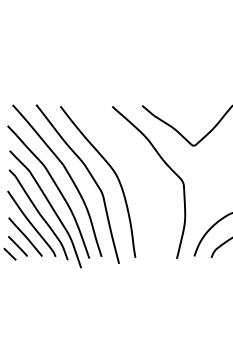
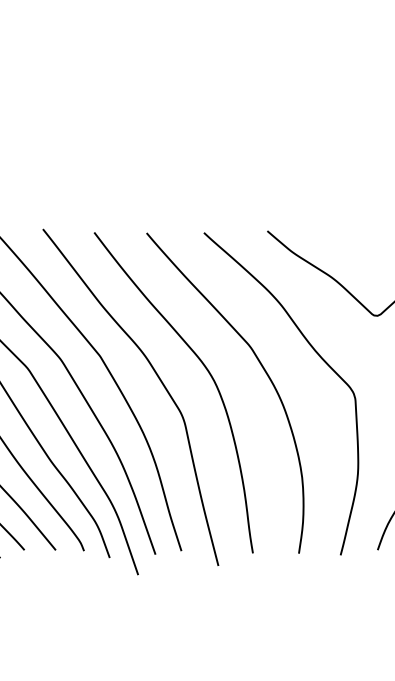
curve: (140, 172) -> (263, 372), added

